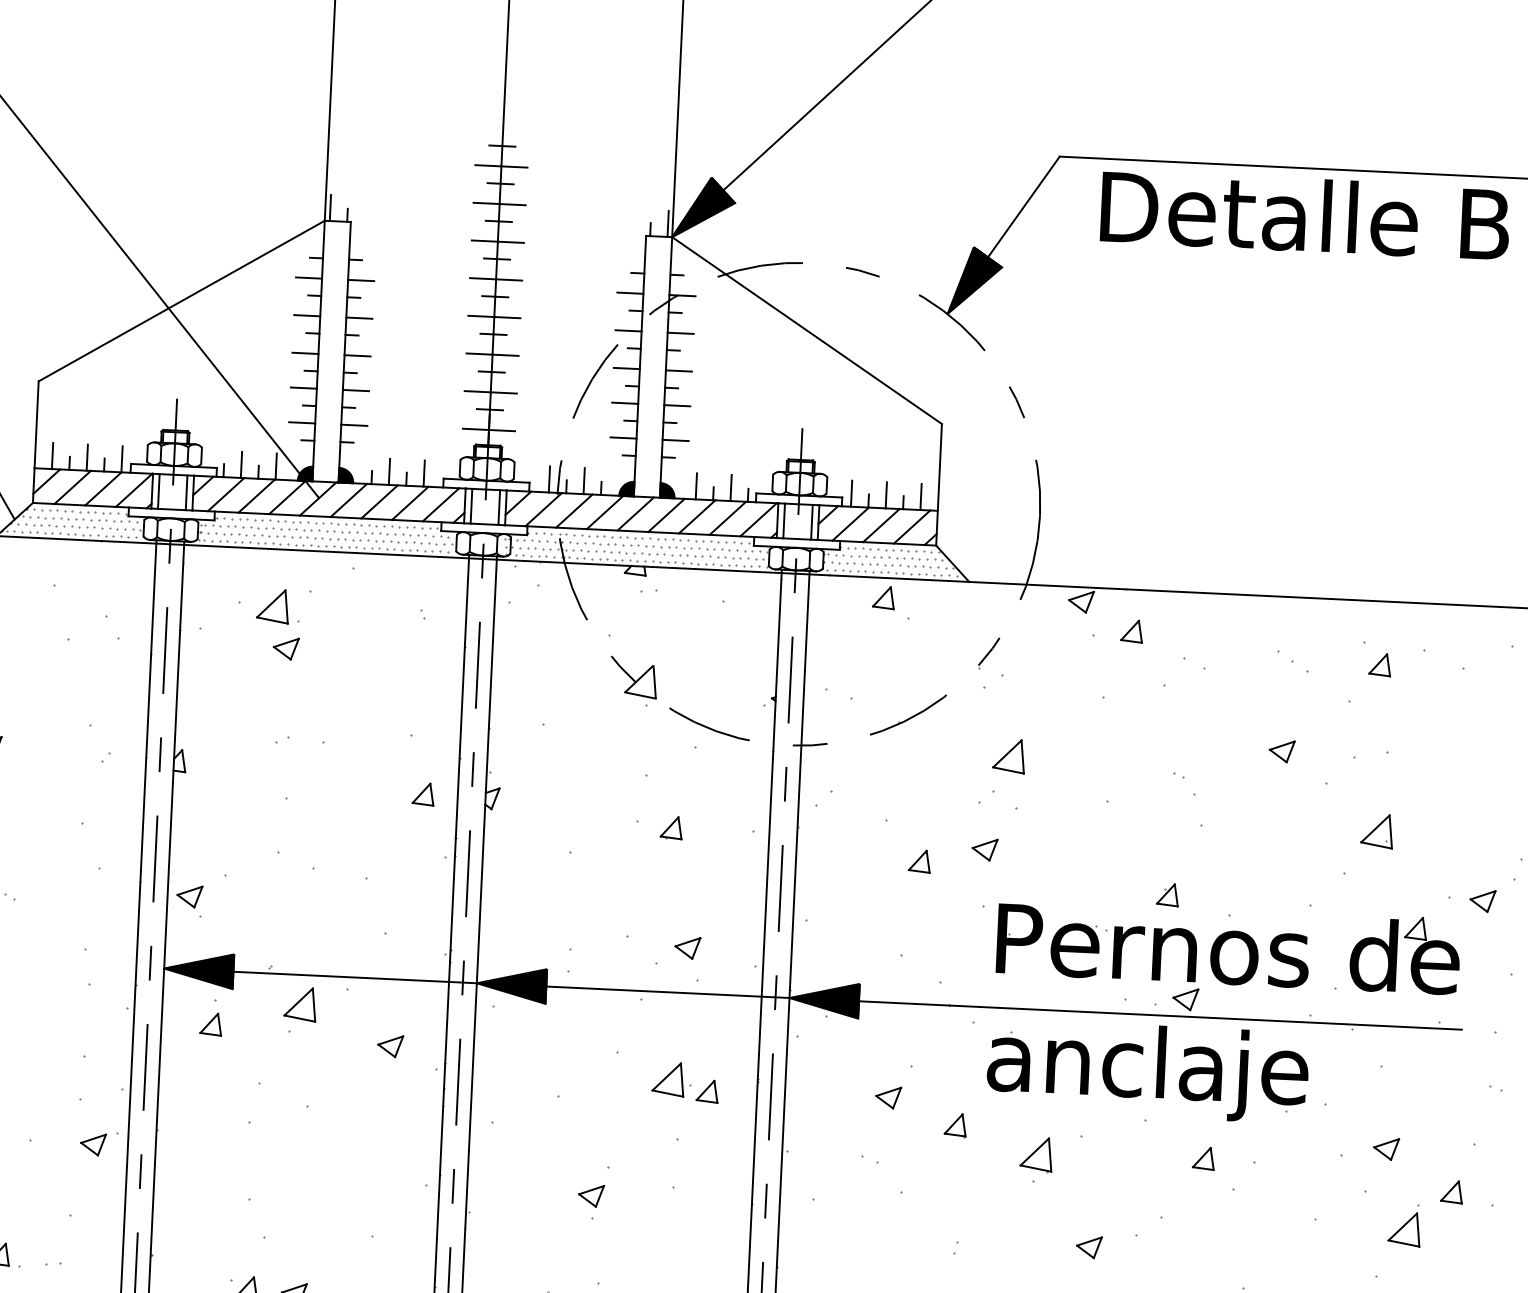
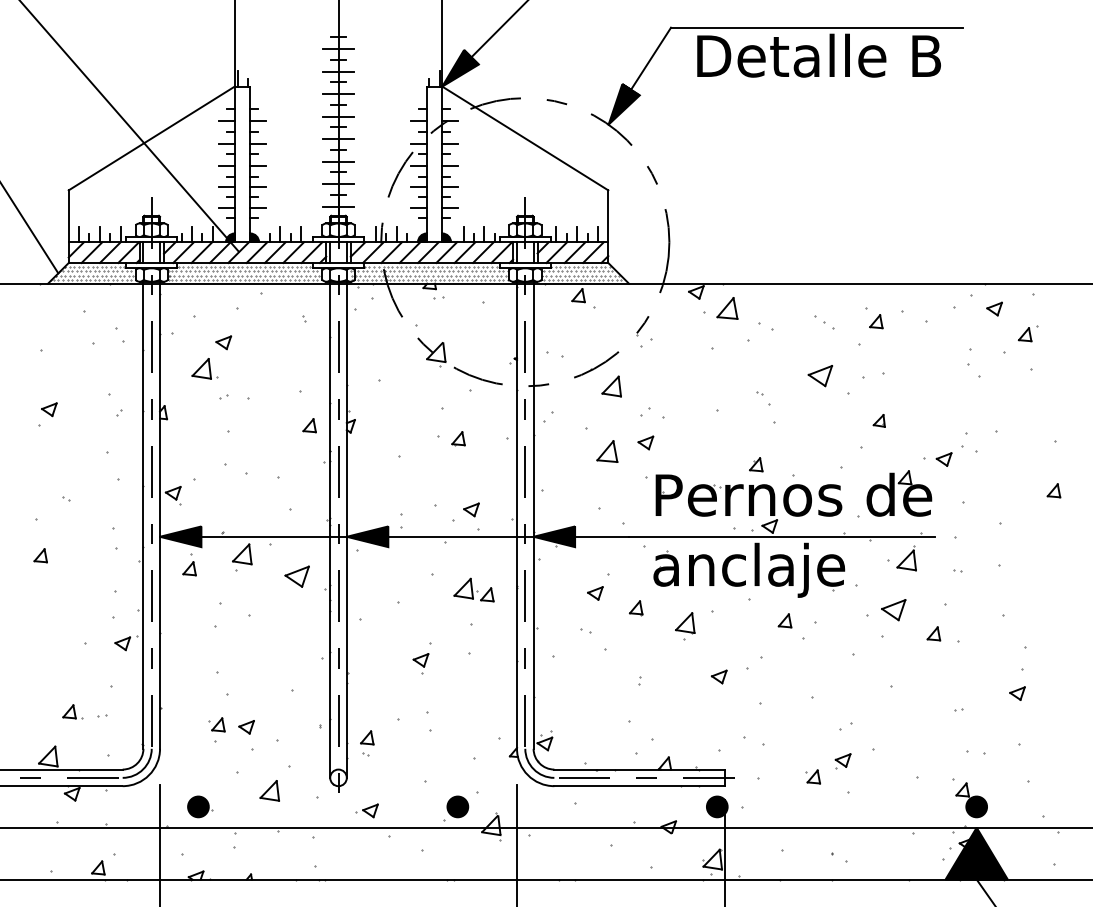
part: (277, 605) -> (204, 368), moved
part: (1132, 631) -> (727, 308), size x1.6
part: (1280, 750) -> (819, 375), size x1.6
part: (1008, 756) -> (611, 386), moved
part: (1377, 830) -> (879, 420), size x0.6
part: (919, 861) -> (607, 451), size x1.6
part: (389, 1045) -> (296, 576), size x1.6
part: (1386, 1148) -> (893, 609), size x1.6
part: (1404, 1226) -> (906, 558), moved

